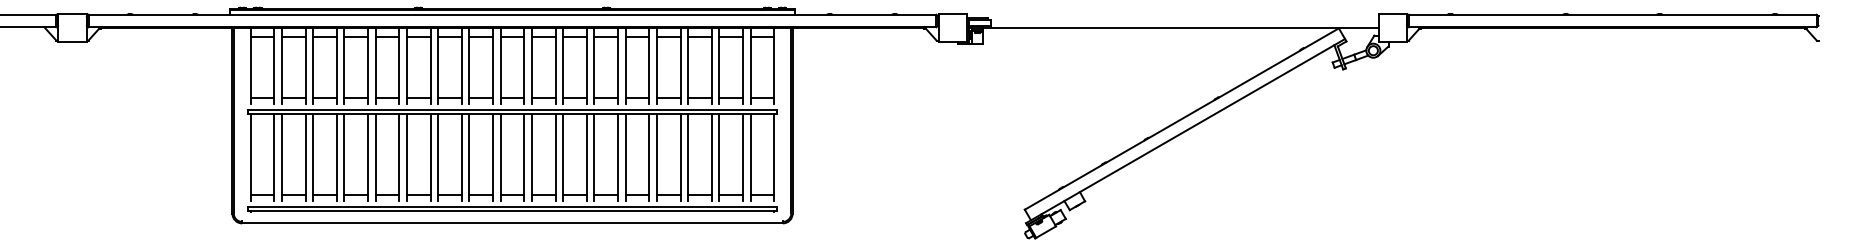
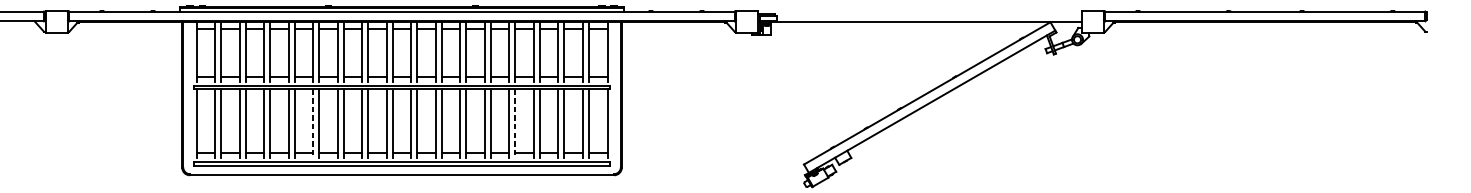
line: (399, 157) -> (313, 123), solid -> dashed
line: (656, 157) -> (514, 123), solid -> dashed

